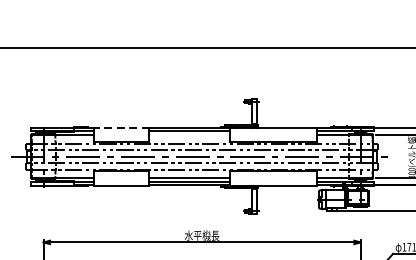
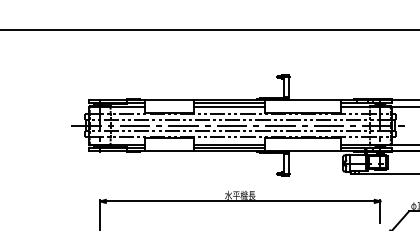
line: (122, 127) -> (169, 99), dashed -> solid
line: (188, 135) -> (228, 106), added

